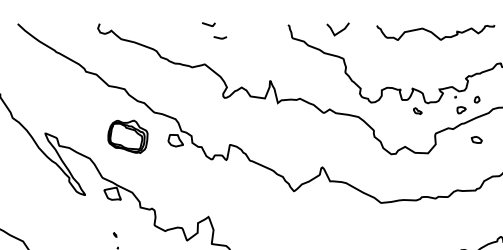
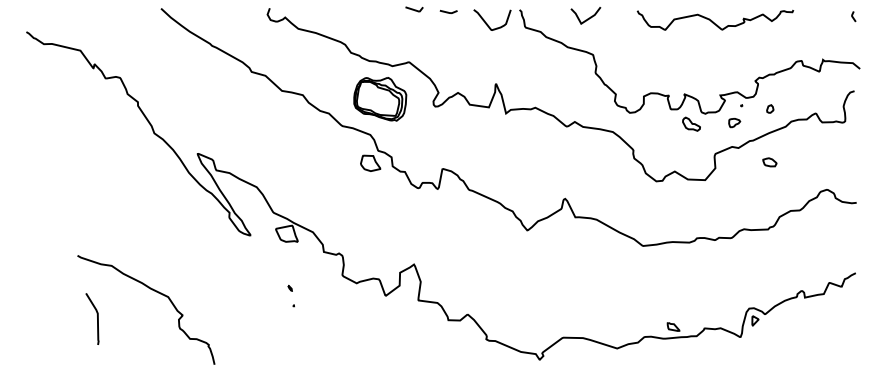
curve: (263, 35) -> (487, 23), added
line: (220, 37) -> (448, 11), moved
part: (417, 110) -> (691, 123), size x1.67
part: (461, 110) -> (734, 123), moved
part: (128, 137) -> (380, 99), moved

